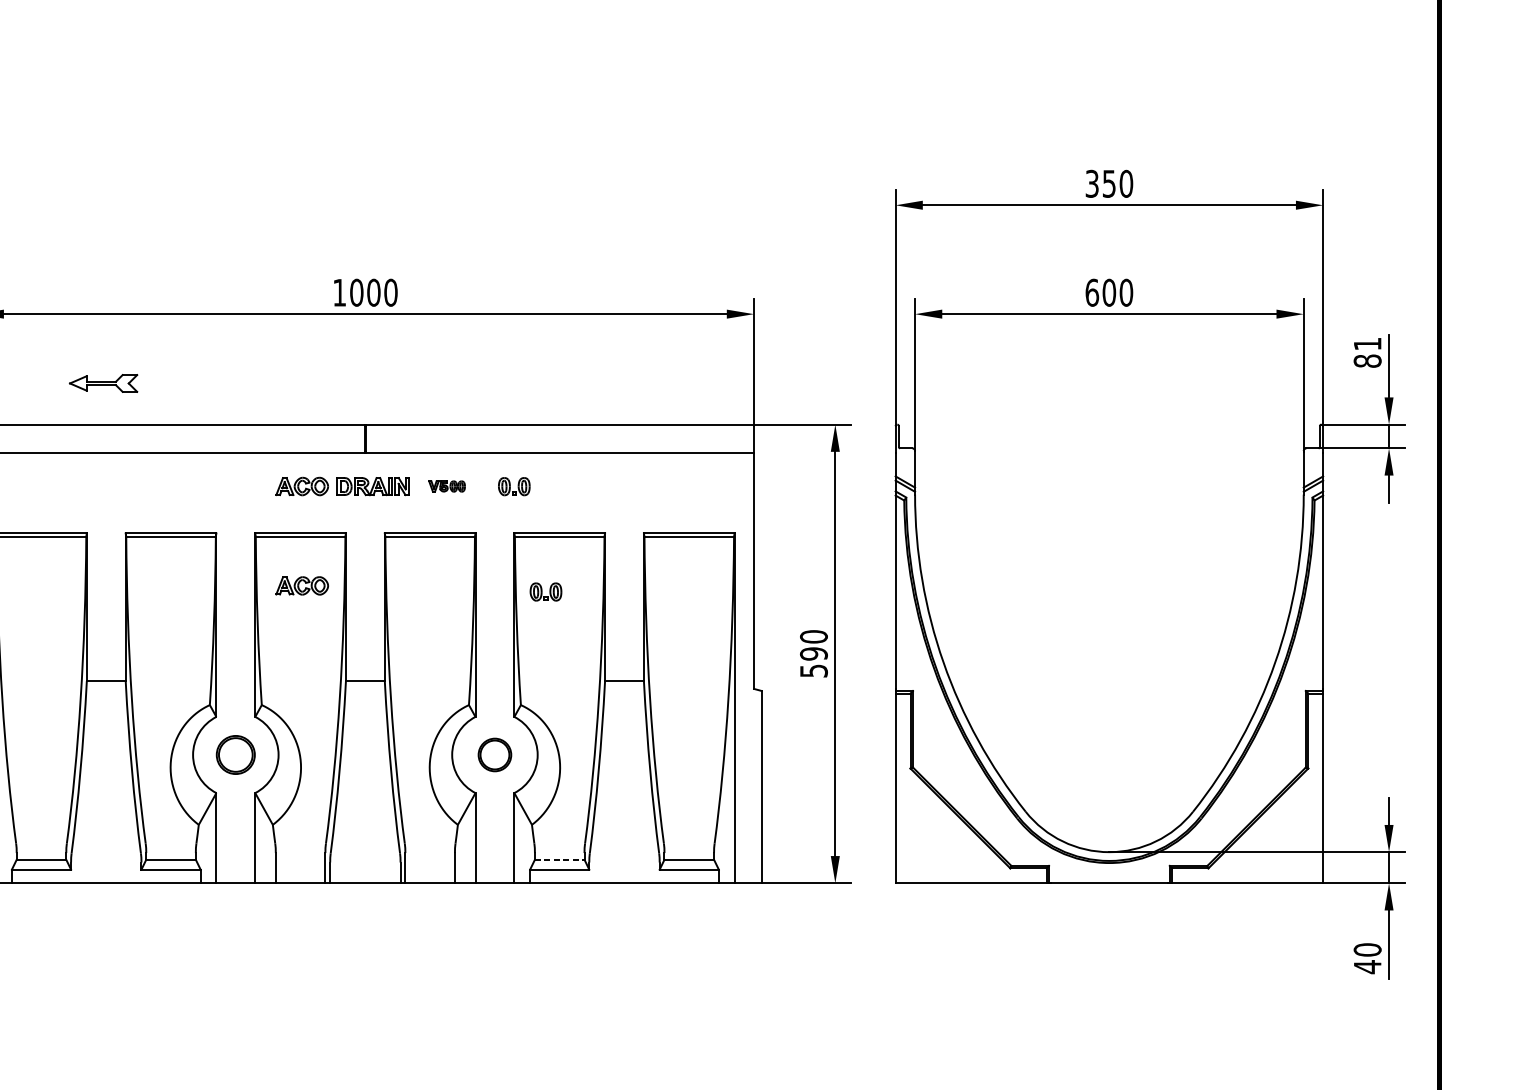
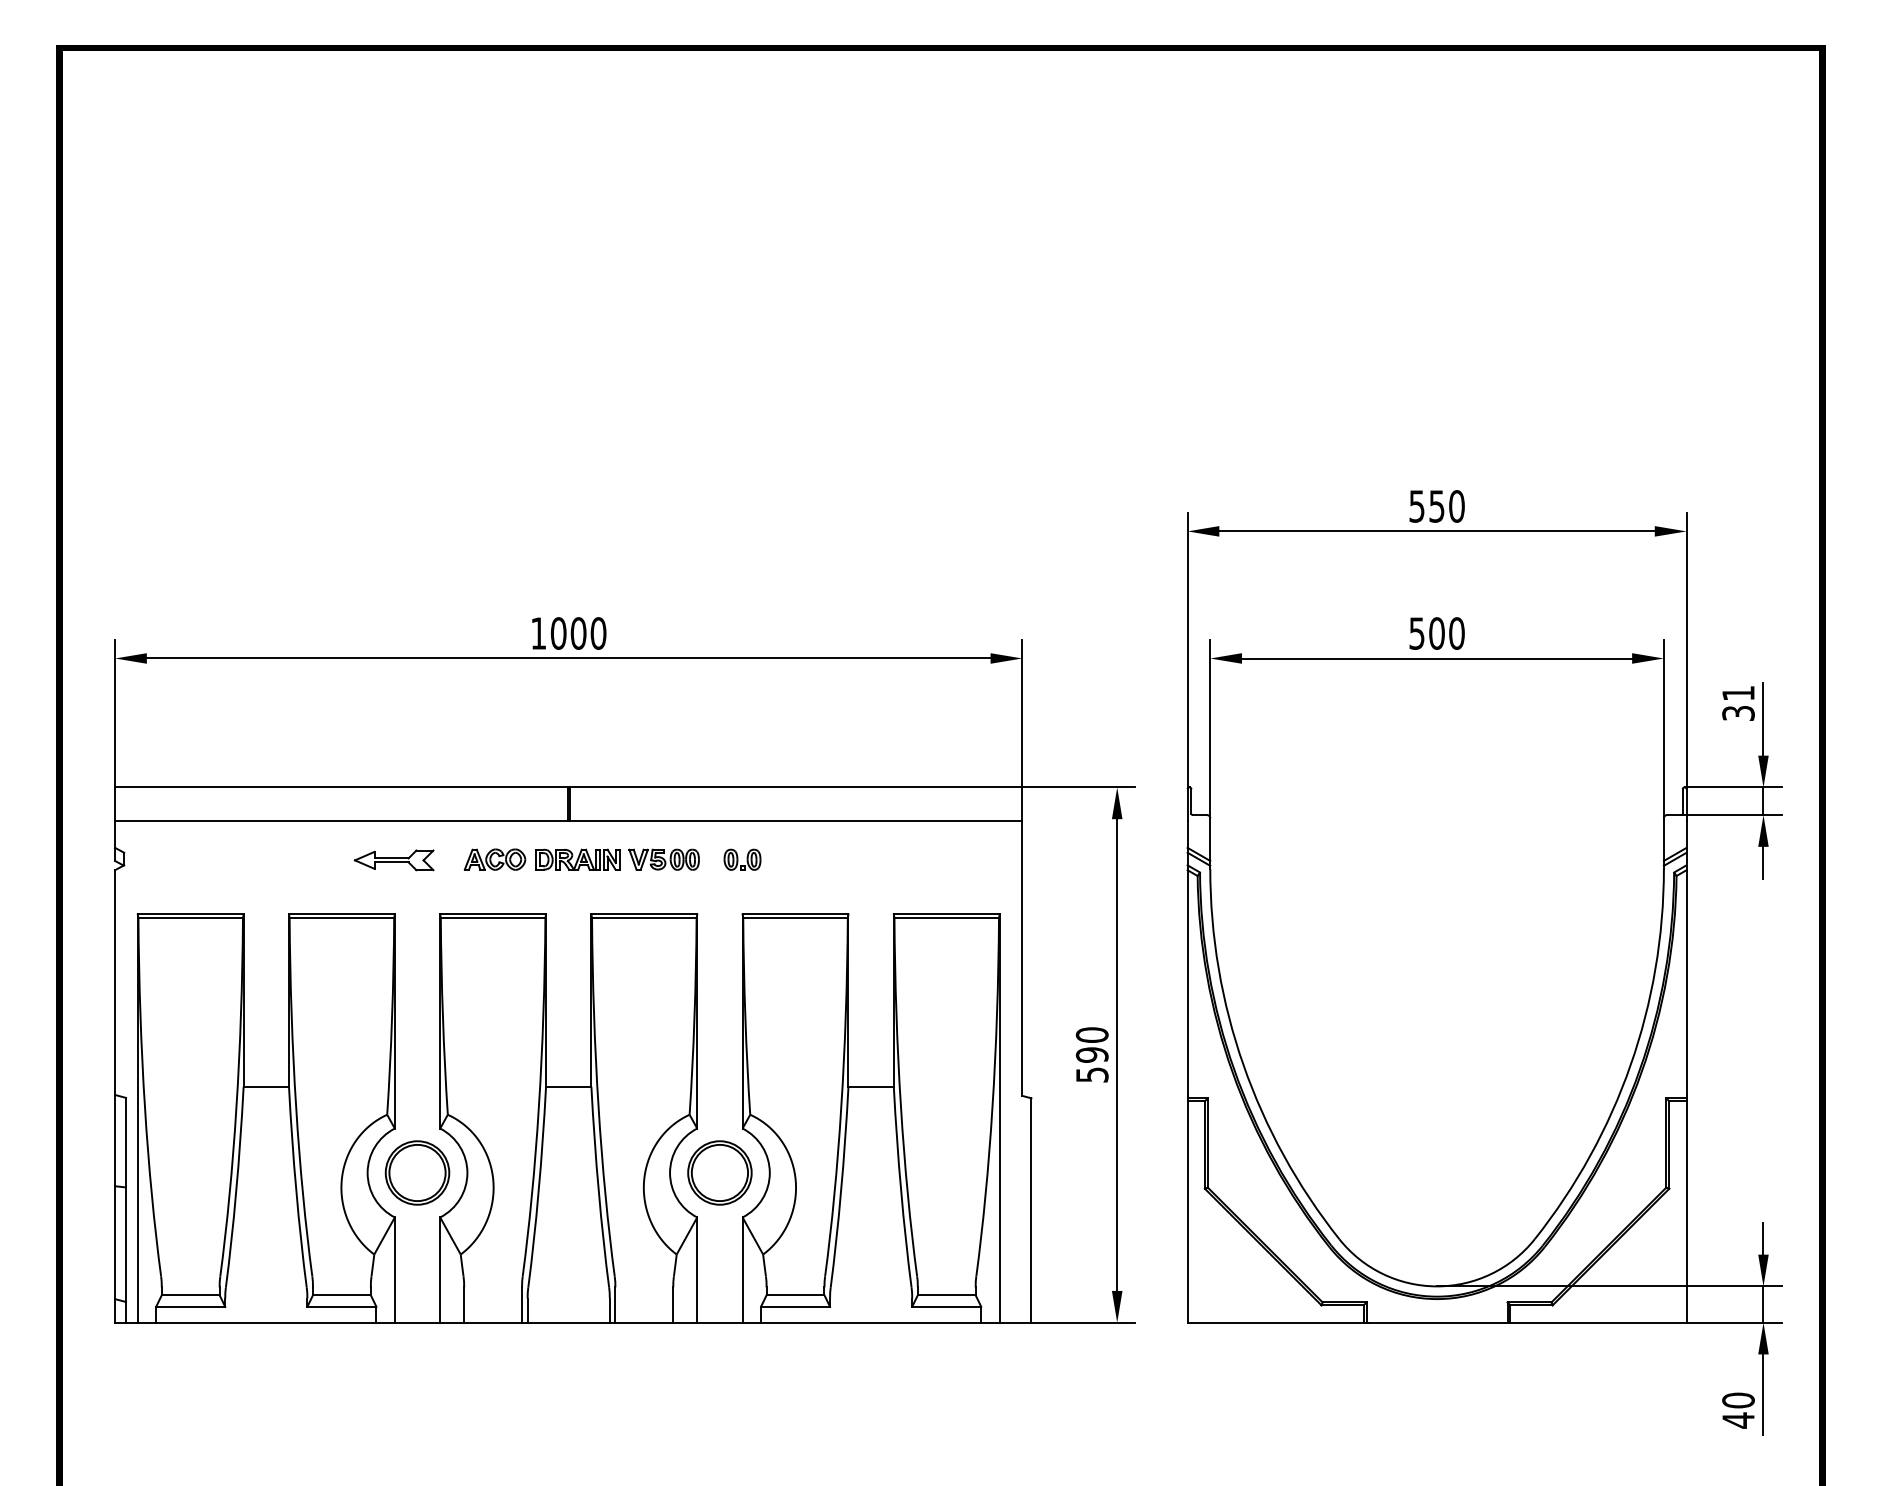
text: (1092, 183) -> (1417, 506), 350 -> 550
text: (1092, 292) -> (1417, 633), 600 -> 500
text: (1367, 361) -> (1738, 713), 81 -> 31
part: (103, 383) -> (393, 860), moved
part: (446, 486) -> (663, 859), size x1.67
part: (301, 585) -> (494, 975), removed
part: (545, 591) -> (779, 982), removed
part: (235, 754) -> (417, 1172), size x1.43
part: (494, 754) -> (719, 1172), size x1.67
line: (559, 859) -> (795, 1295), dashed -> solid

